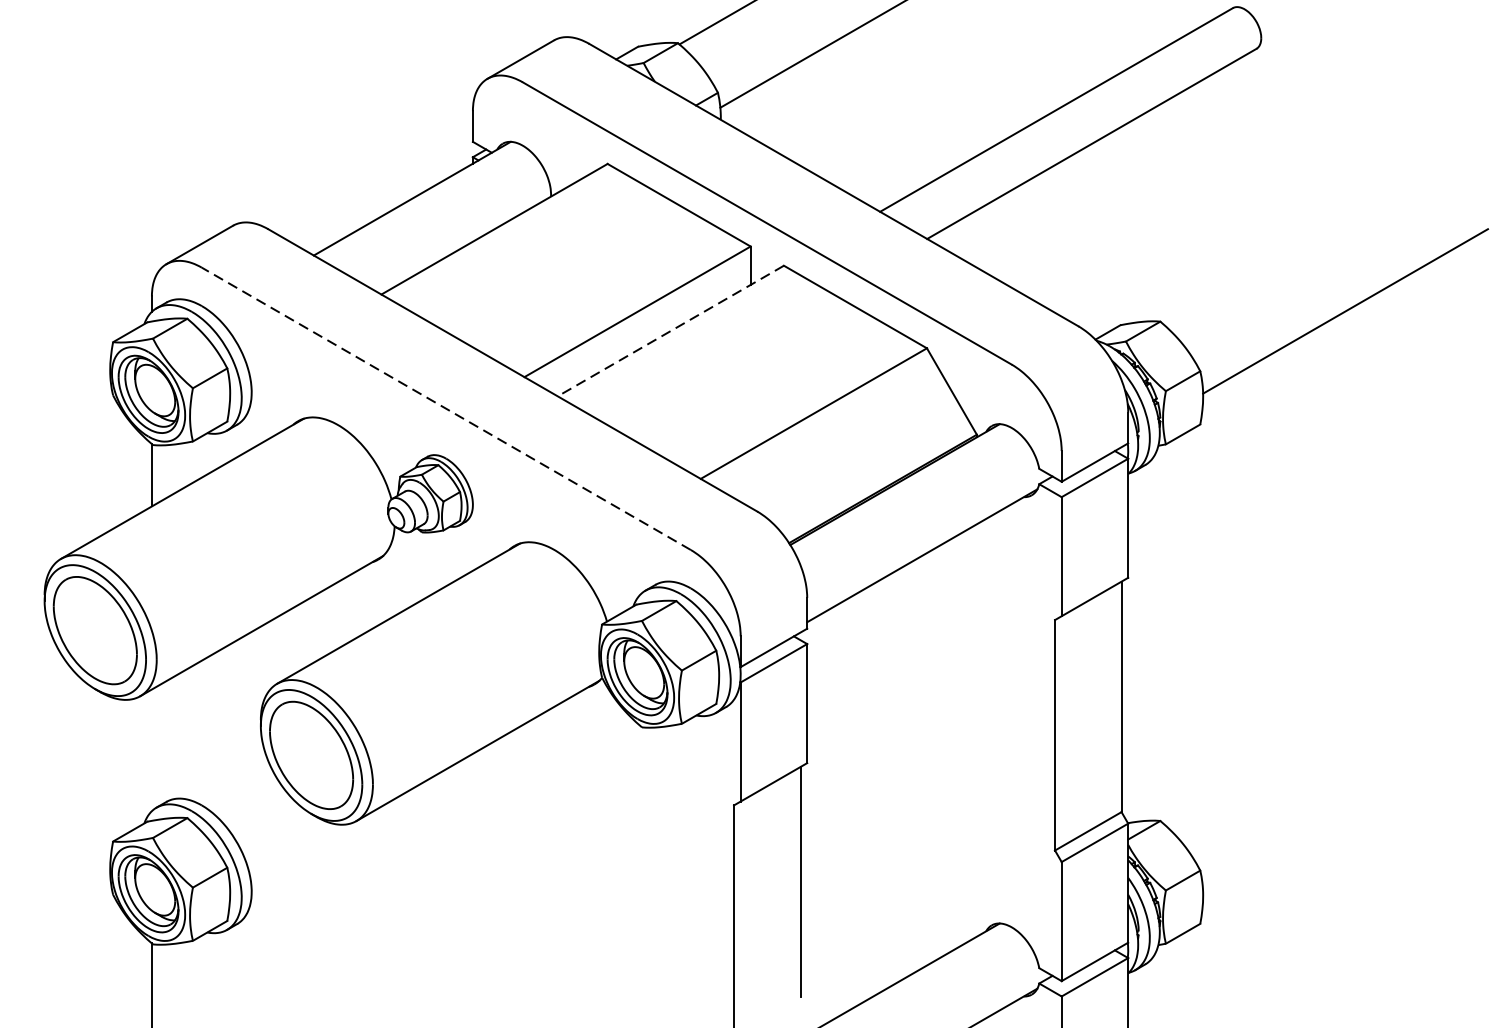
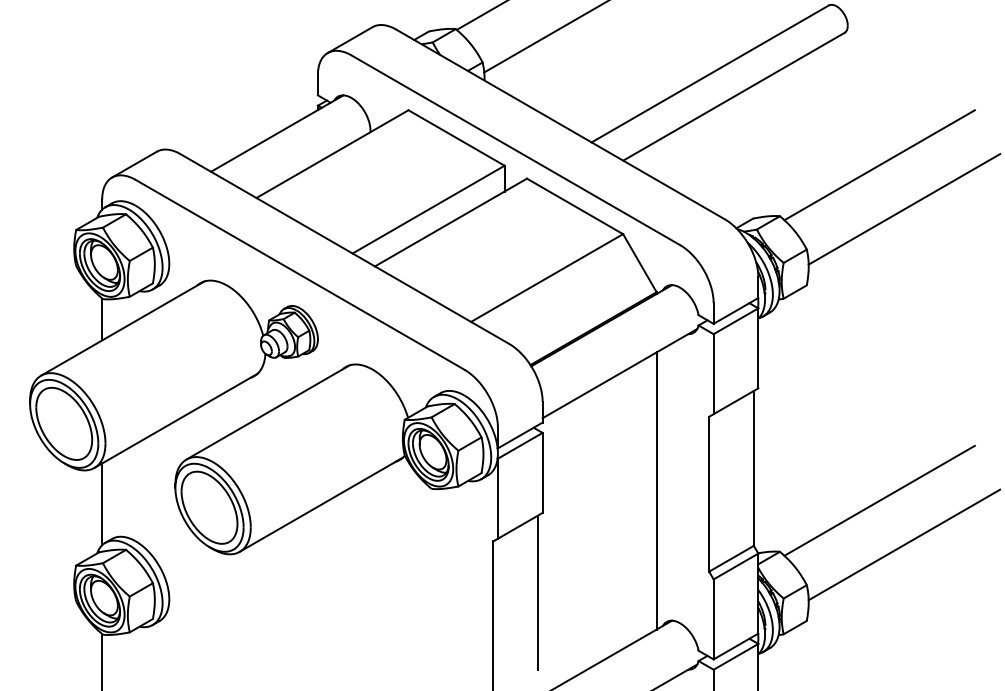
line: (1308, 246) -> (879, 165), added
line: (670, 330) -> (450, 222), dashed -> solid
line: (446, 408) -> (300, 274), dashed -> solid
line: (976, 729) -> (656, 490), added
line: (1308, 744) -> (879, 500), added
line: (152, 750) -> (102, 504), added
line: (1345, 810) -> (904, 544), added

